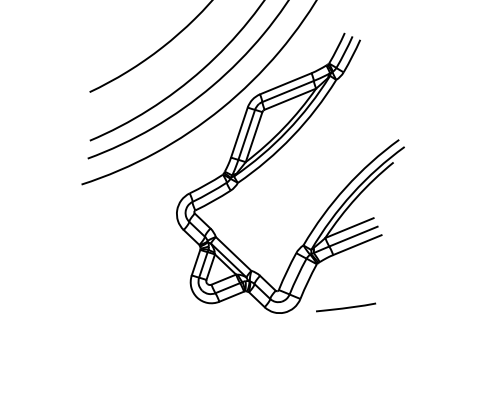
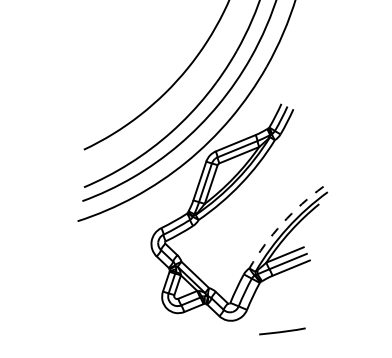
arc: (346, 187) -> (282, 223), solid -> dashed
line: (346, 307) -> (282, 331), moved

